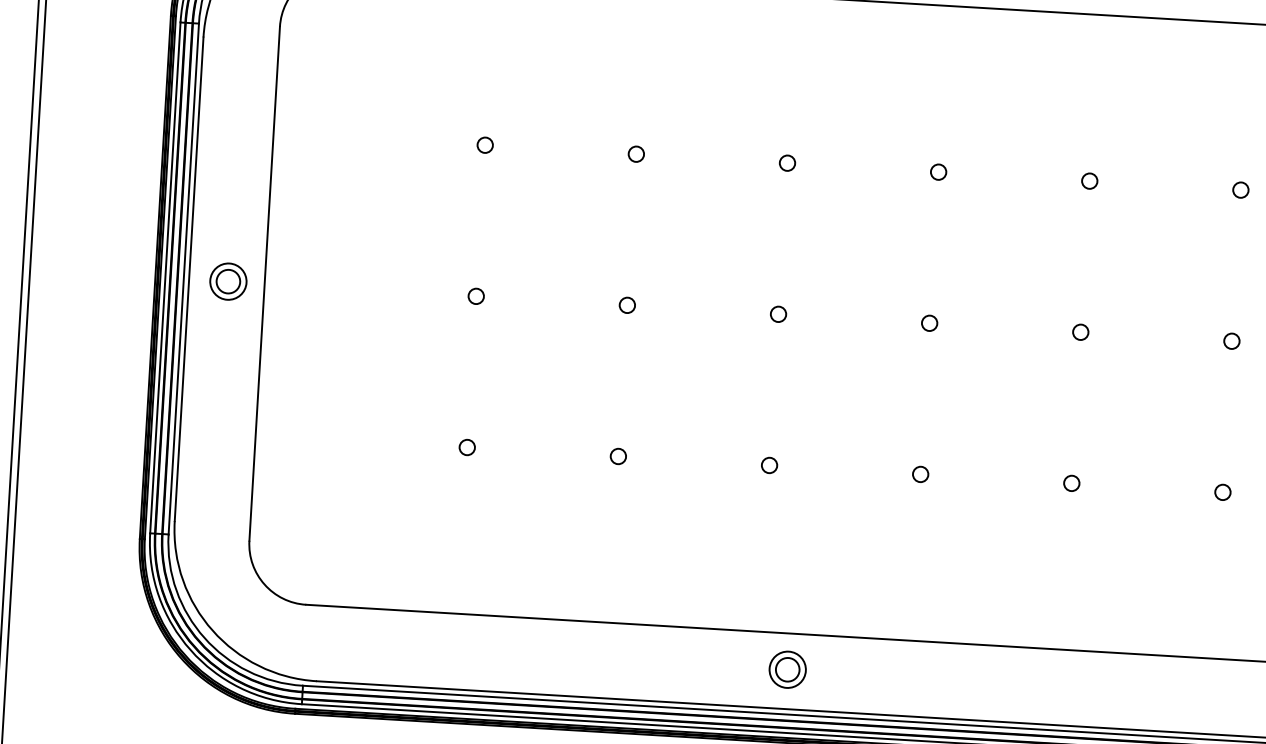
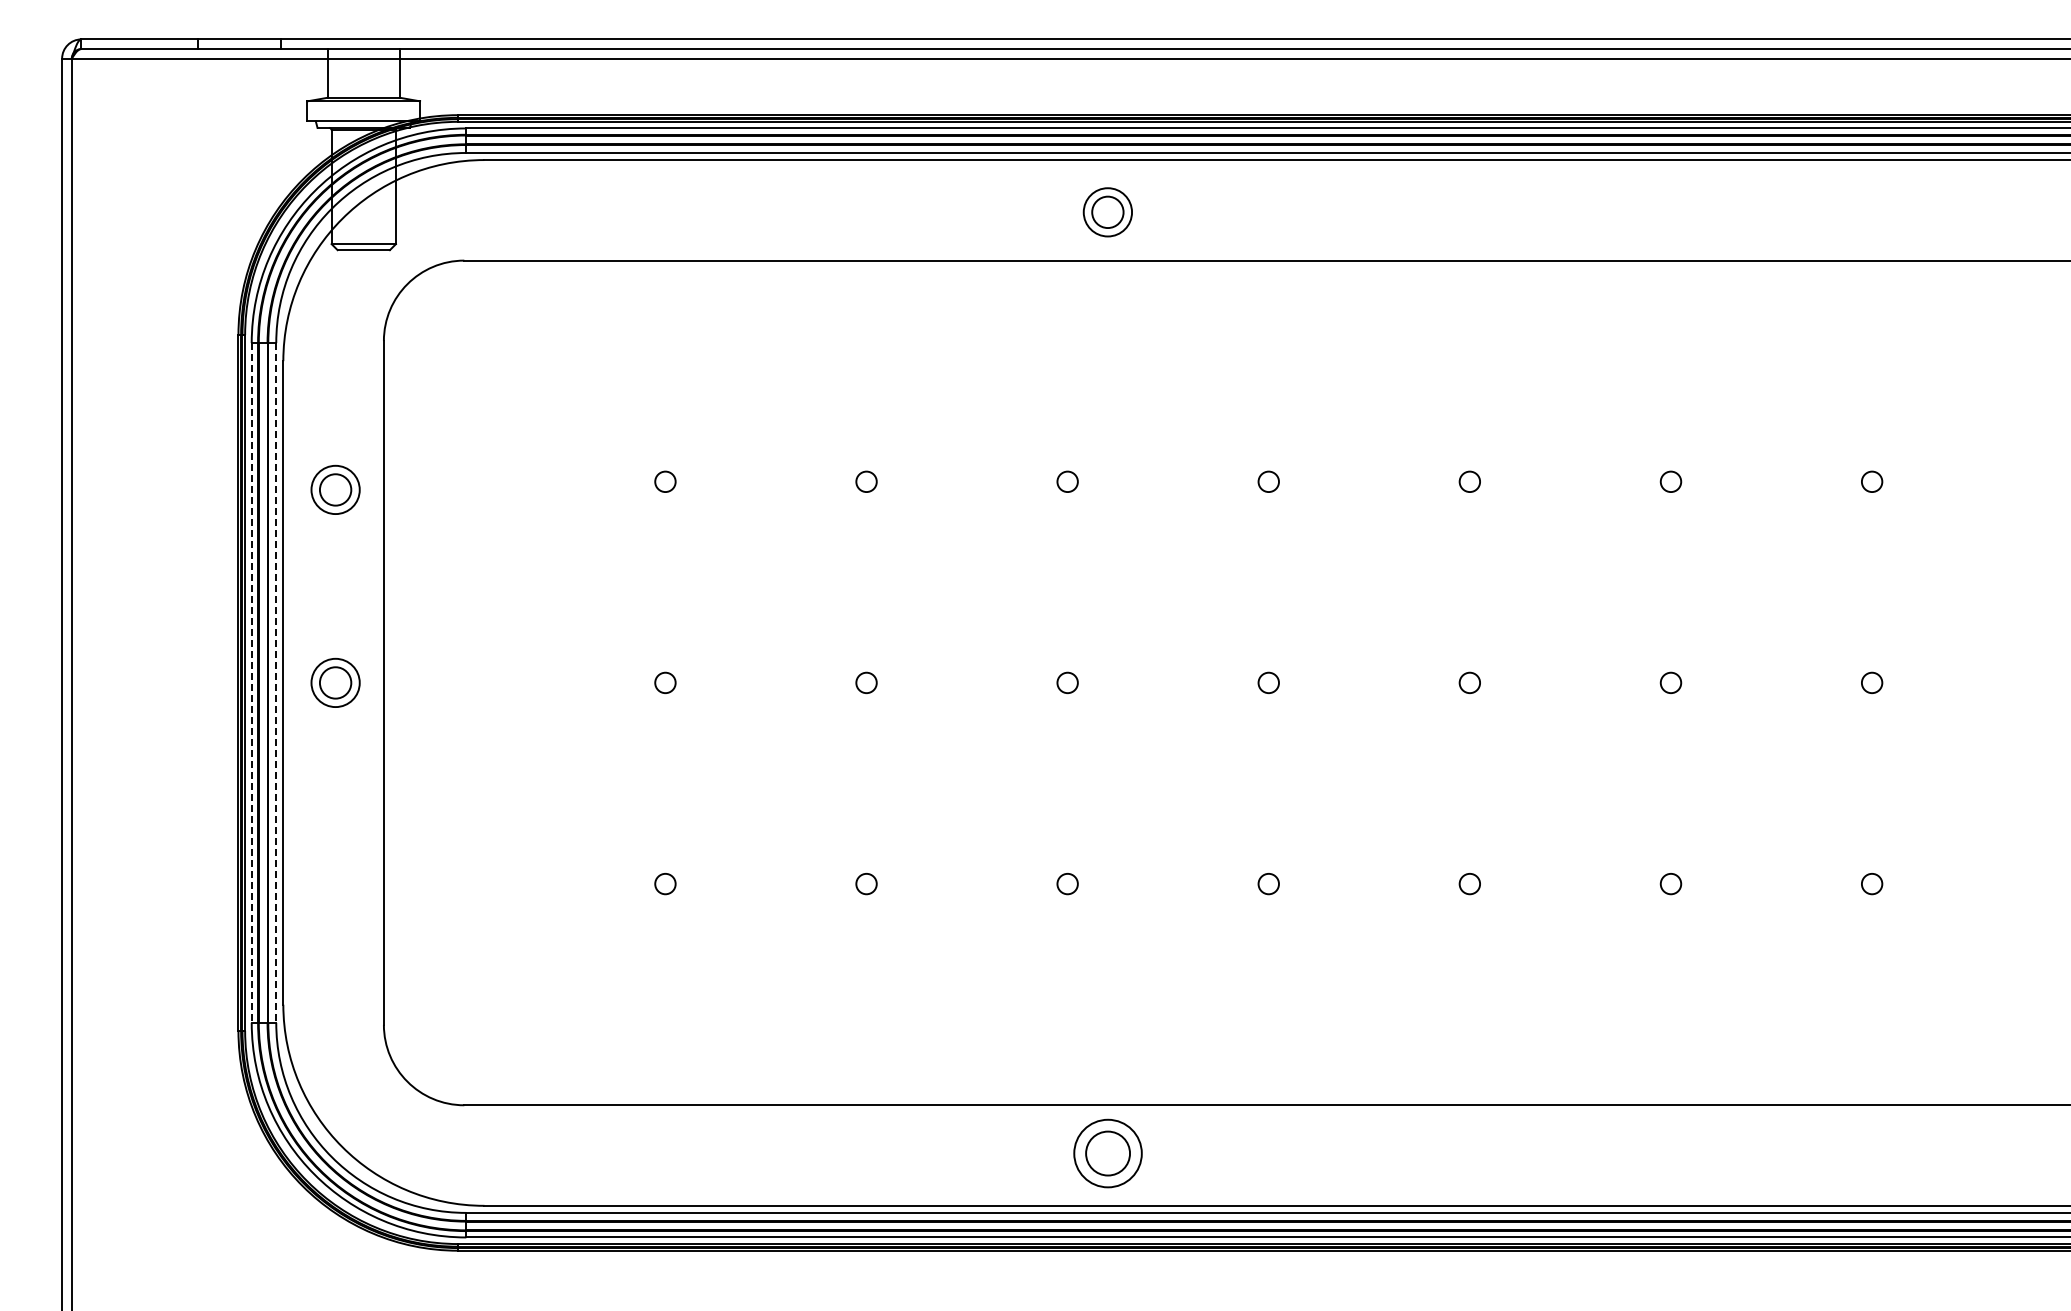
part: (236, 136) -> (335, 489), added
line: (165, 277) -> (251, 682), solid -> dashed
line: (184, 278) -> (276, 682), solid -> dashed
part: (787, 669) -> (1107, 1153), size x1.4

